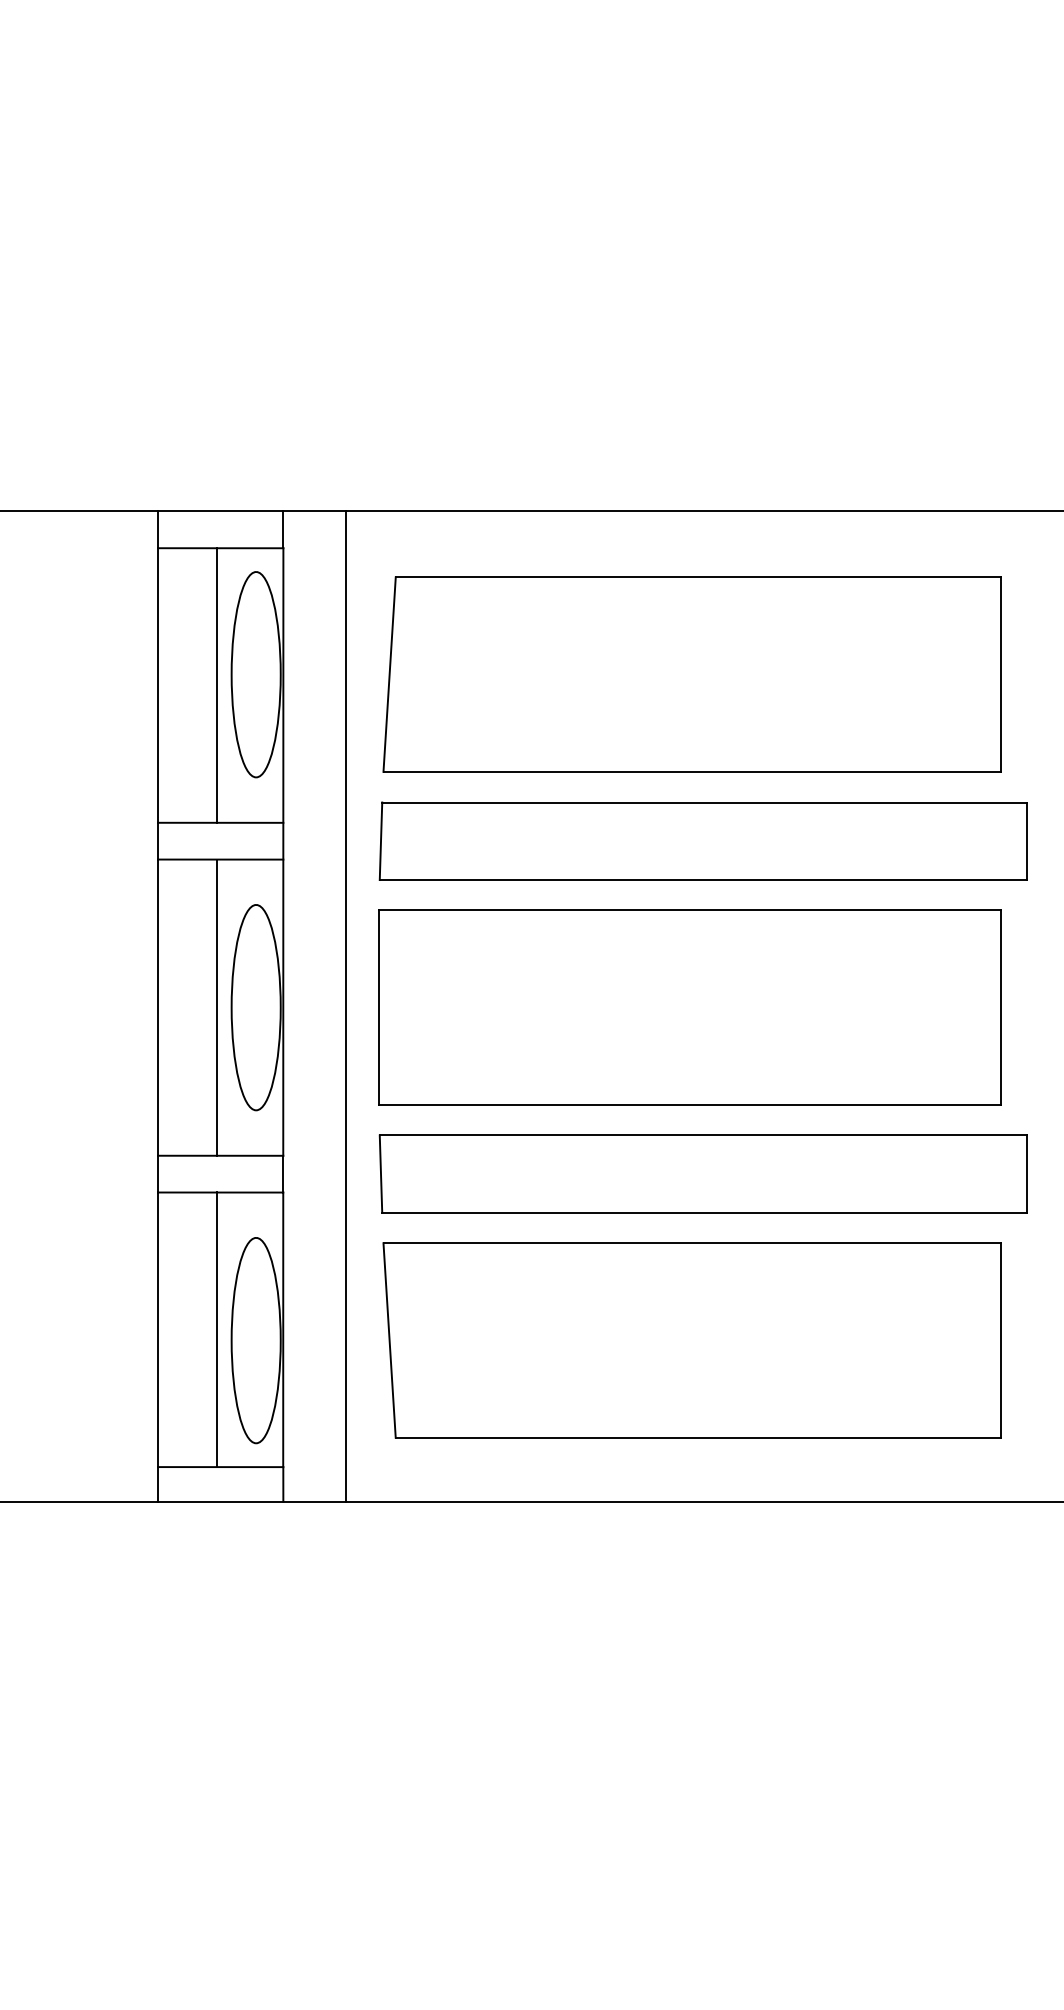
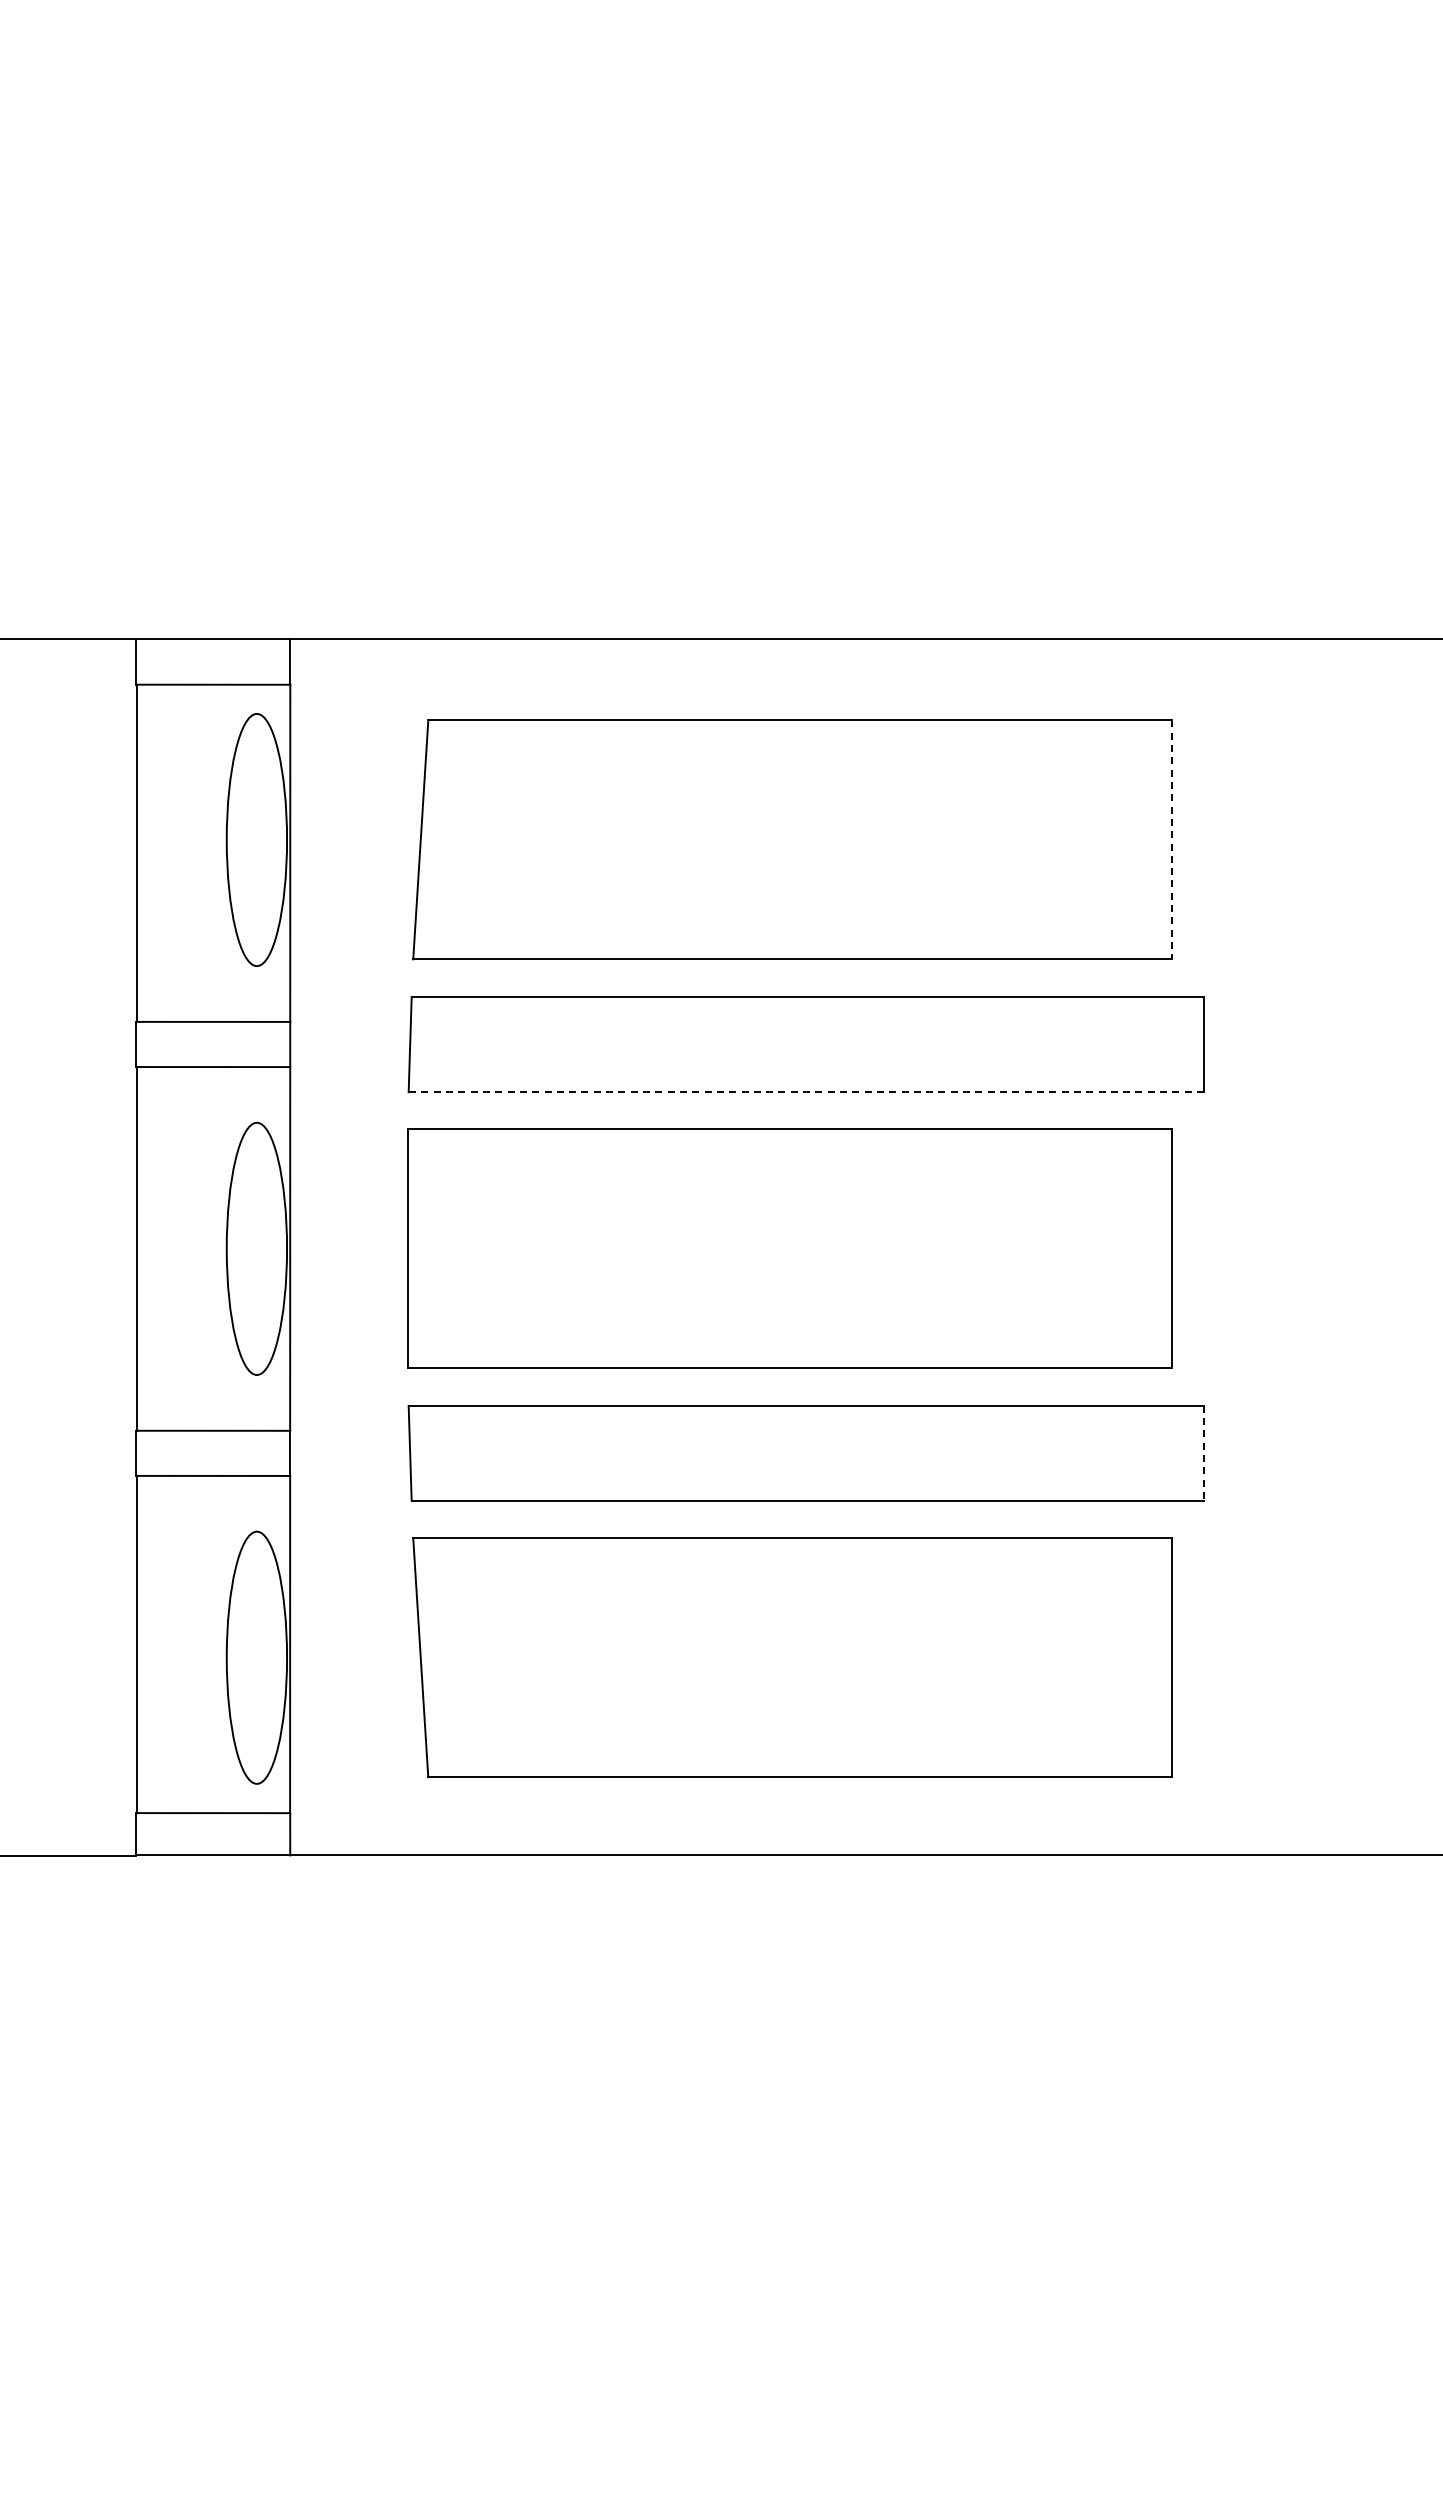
line: (1001, 675) -> (1172, 840), solid -> dashed
line: (217, 684) -> (209, 852), removed
line: (703, 880) -> (806, 1092), solid -> dashed
line: (346, 1006) -> (367, 1247), removed
line: (217, 1007) -> (209, 1248), removed
line: (1027, 1174) -> (1203, 1453), solid -> dashed
line: (217, 1329) -> (209, 1644), removed

